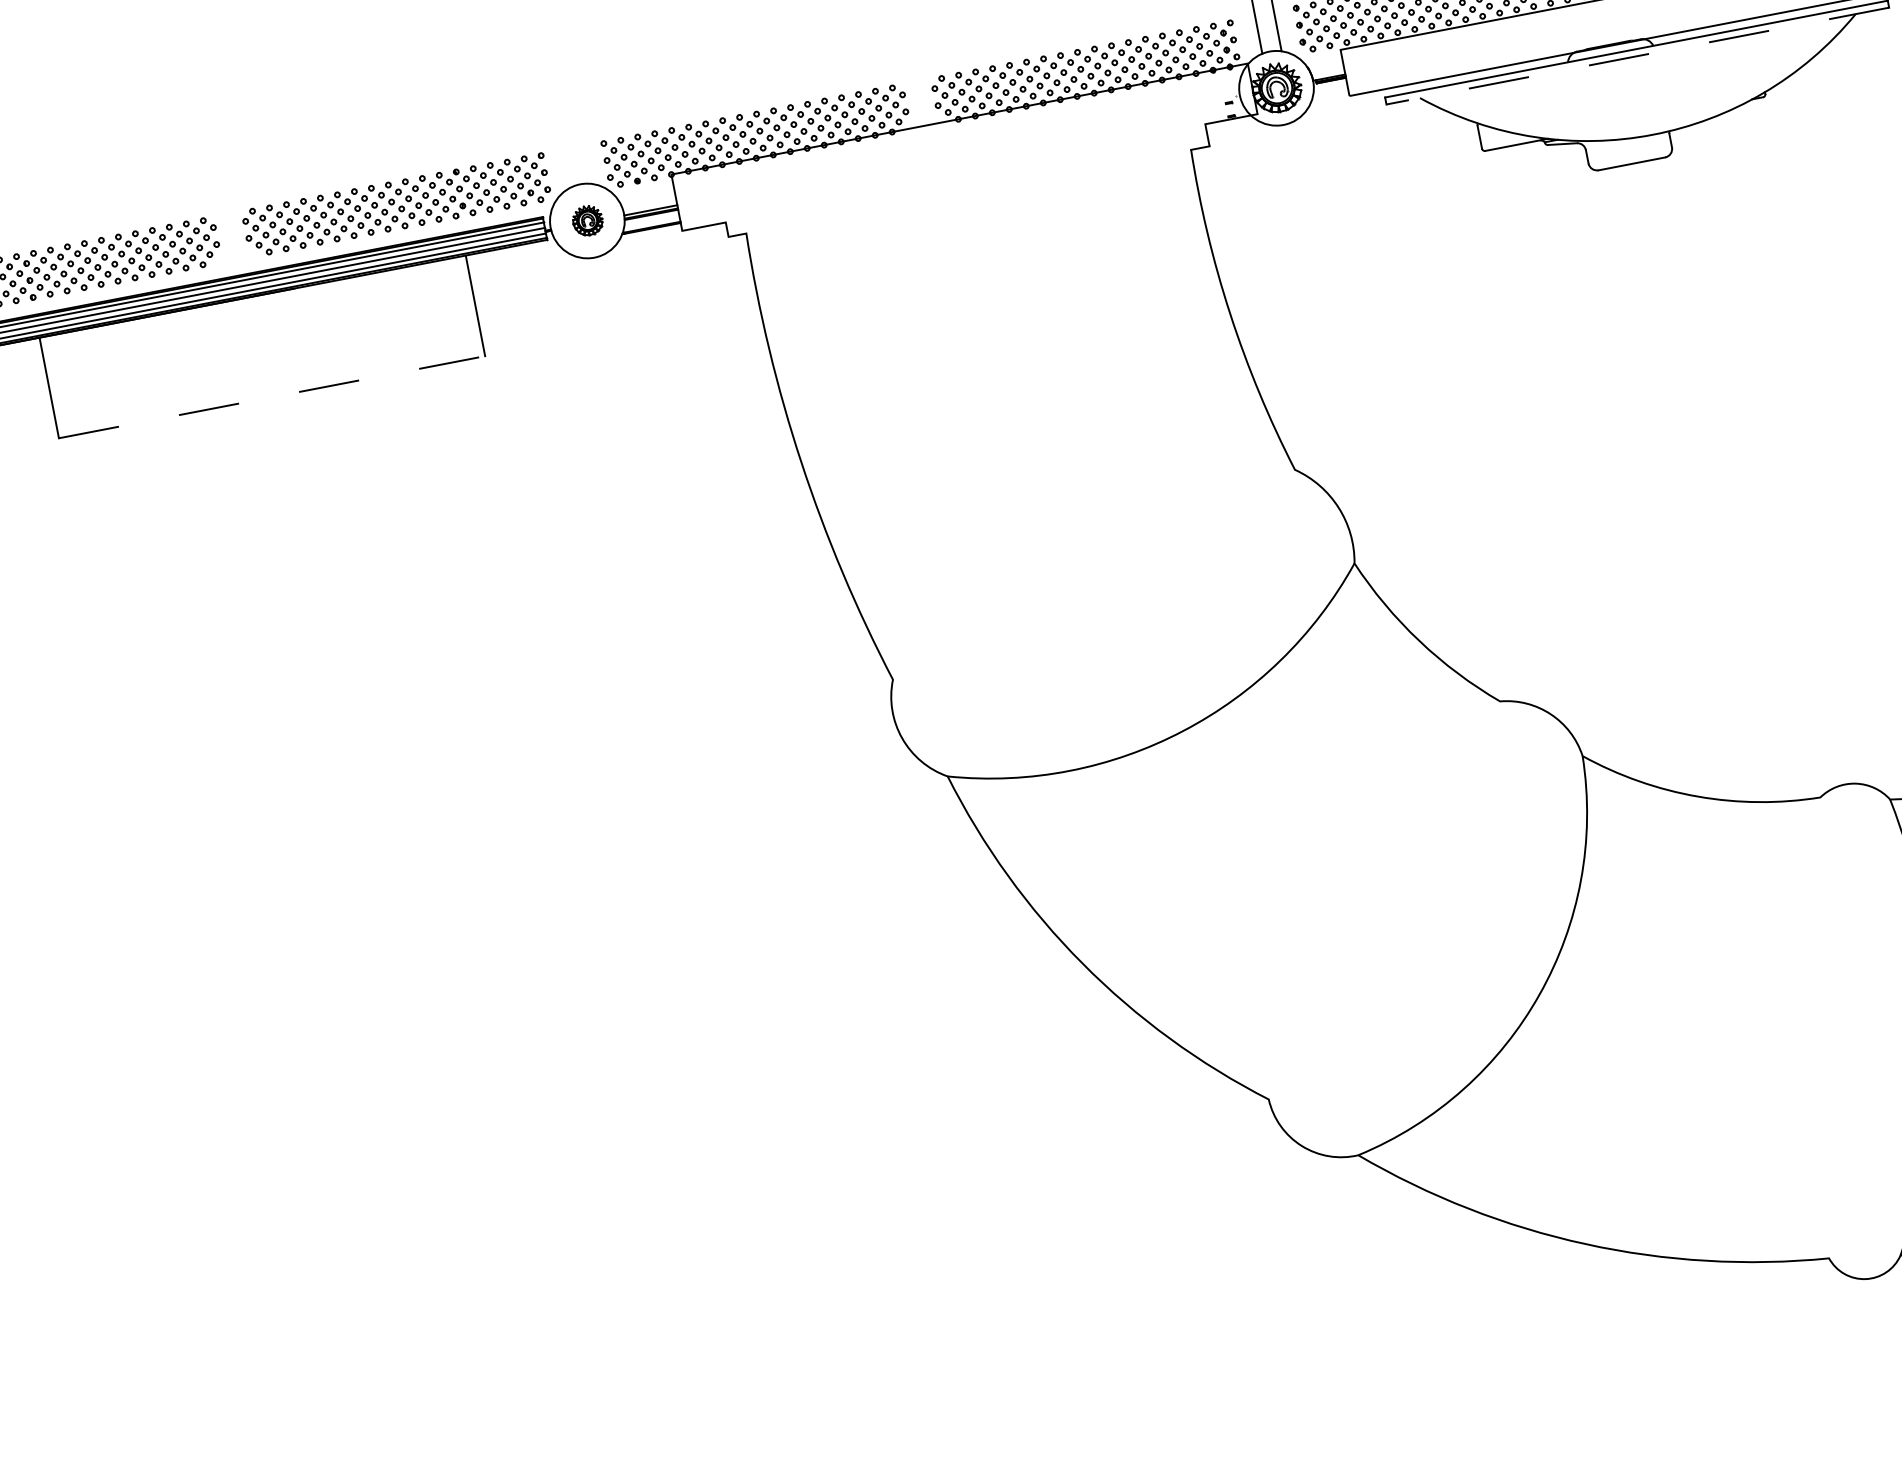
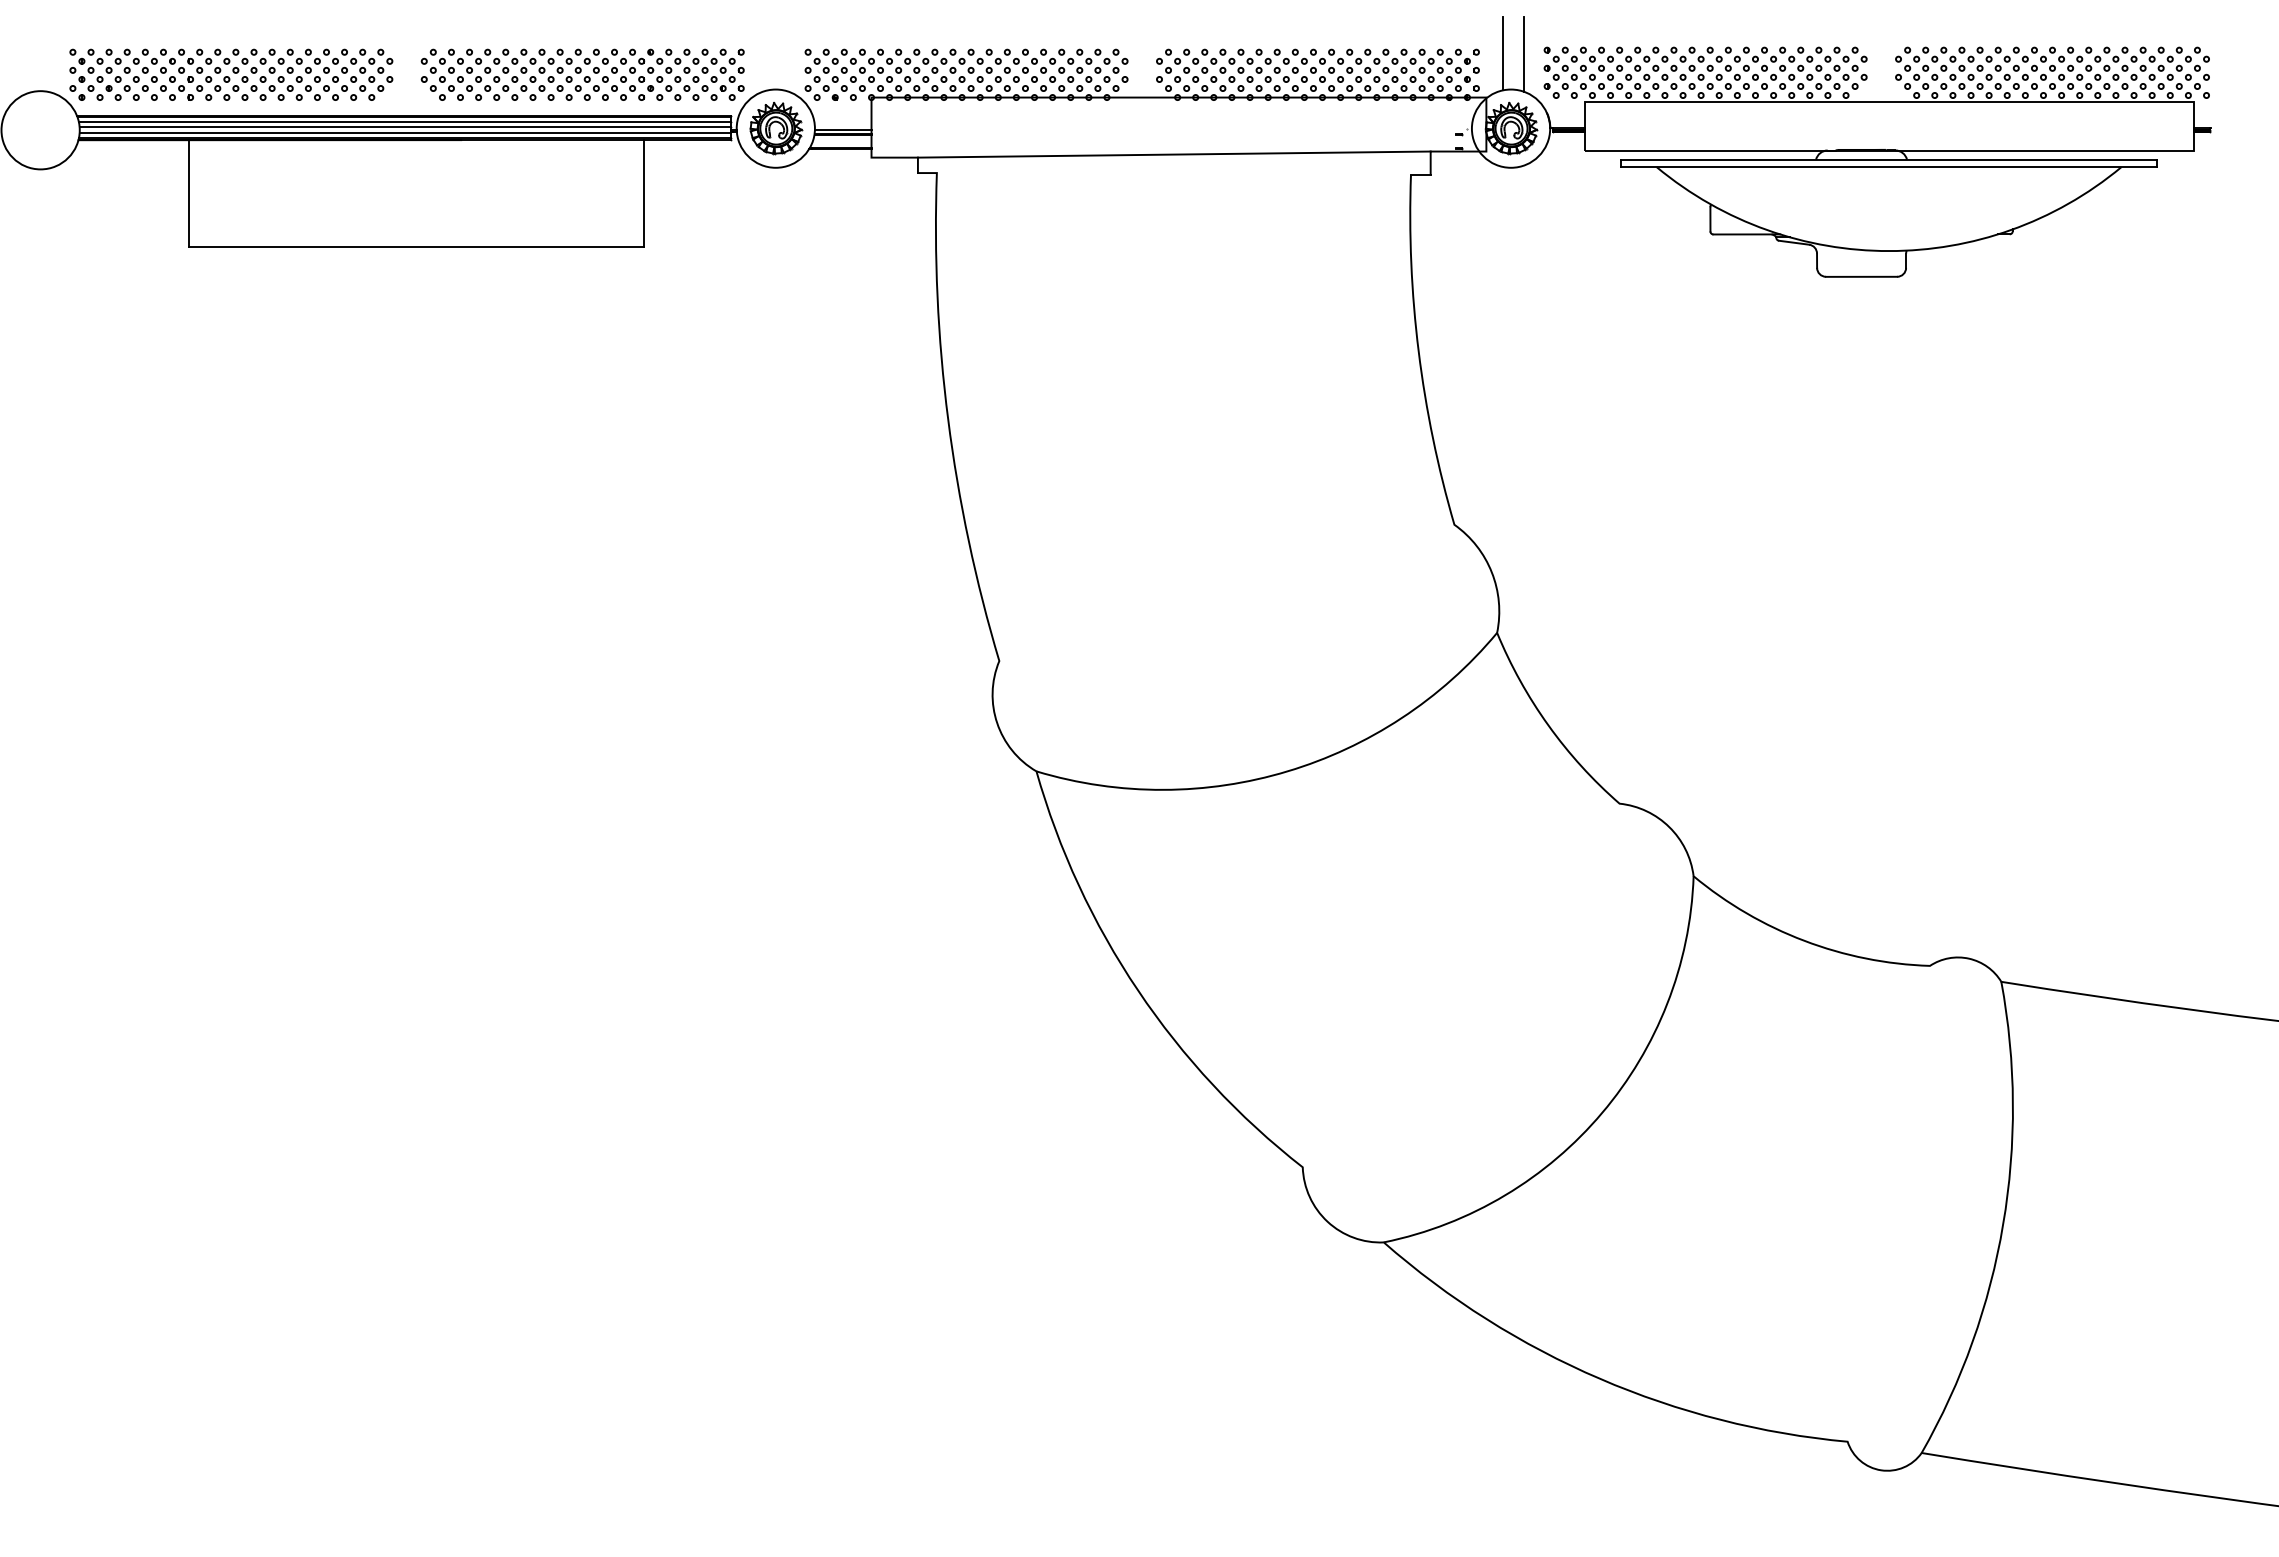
line: (1637, 56) -> (1888, 167), dashed -> solid
line: (964, 173) -> (1173, 154), added
part: (587, 220) -> (776, 128), size x1.67
line: (272, 397) -> (417, 247), dashed -> solid

